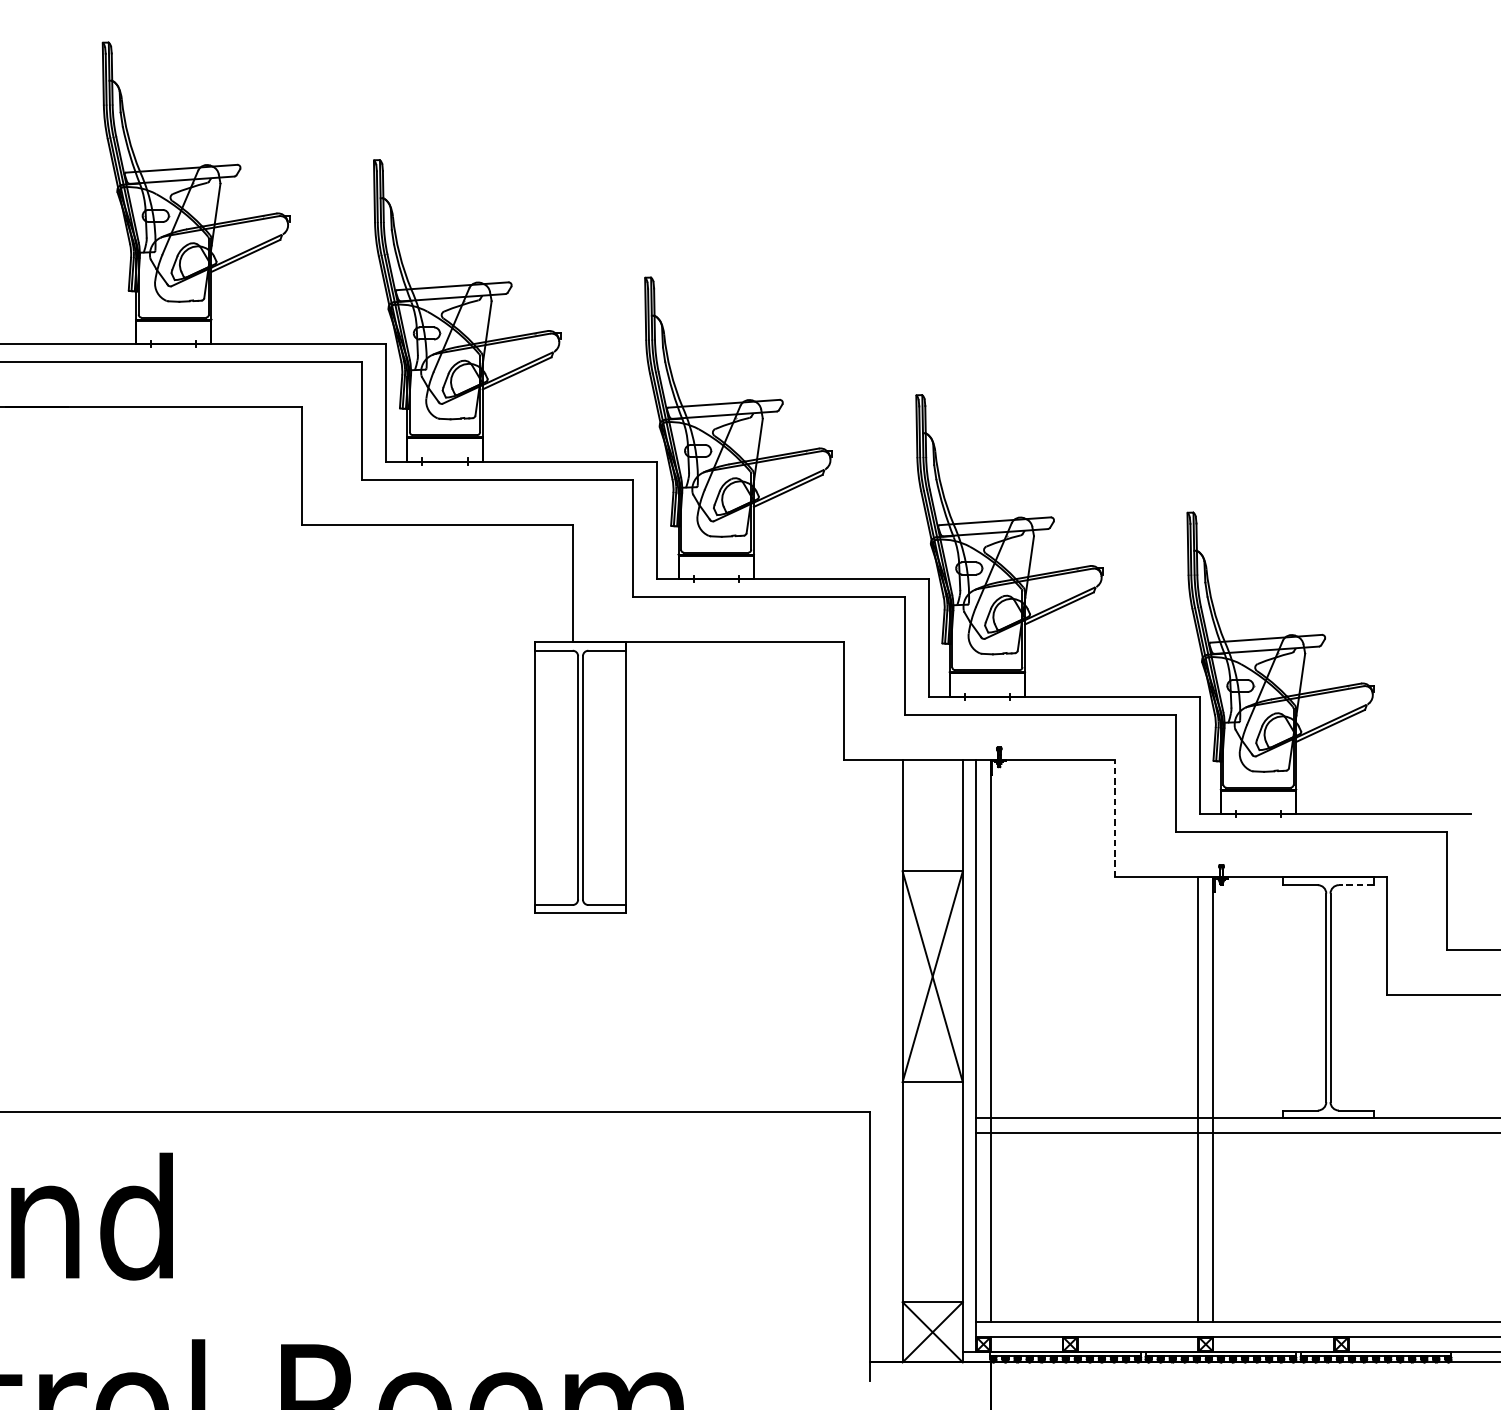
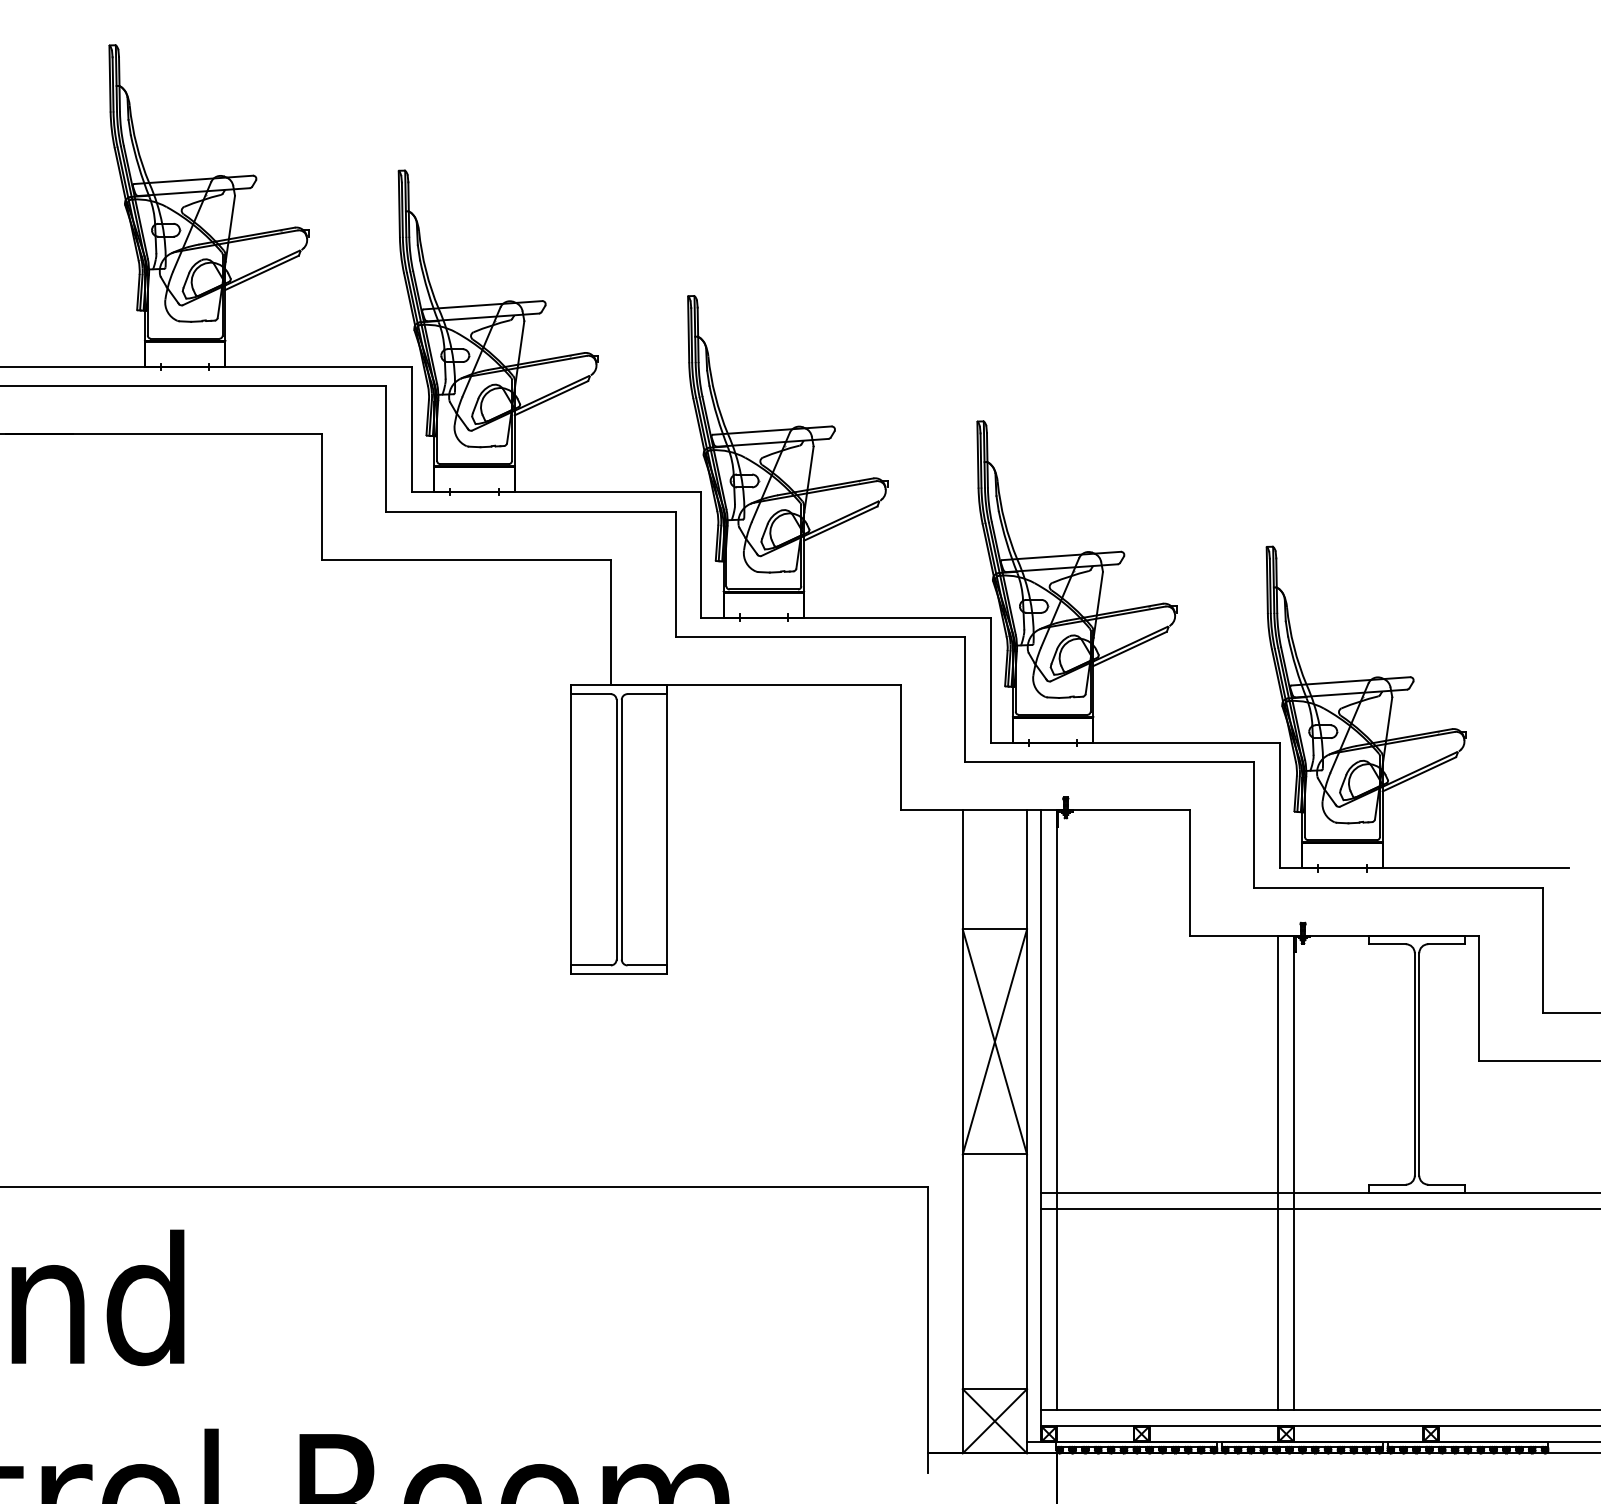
line: (1115, 818) -> (1189, 873), dashed -> solid
line: (1355, 885) -> (1446, 944), dashed -> solid

